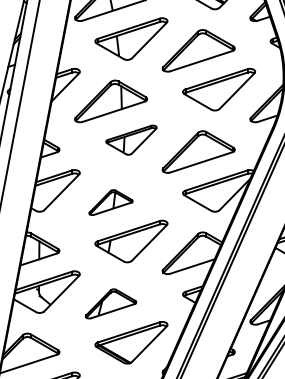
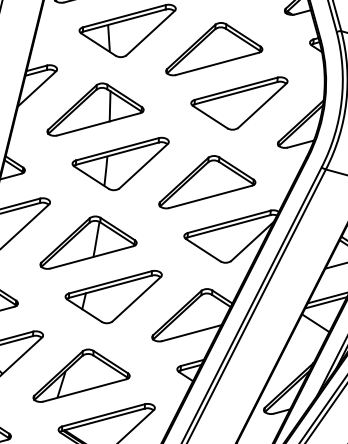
part: (131, 139) -> (120, 162), size x1.43
part: (110, 202) -> (88, 243), size x1.67
part: (110, 303) -> (81, 376), size x1.43

